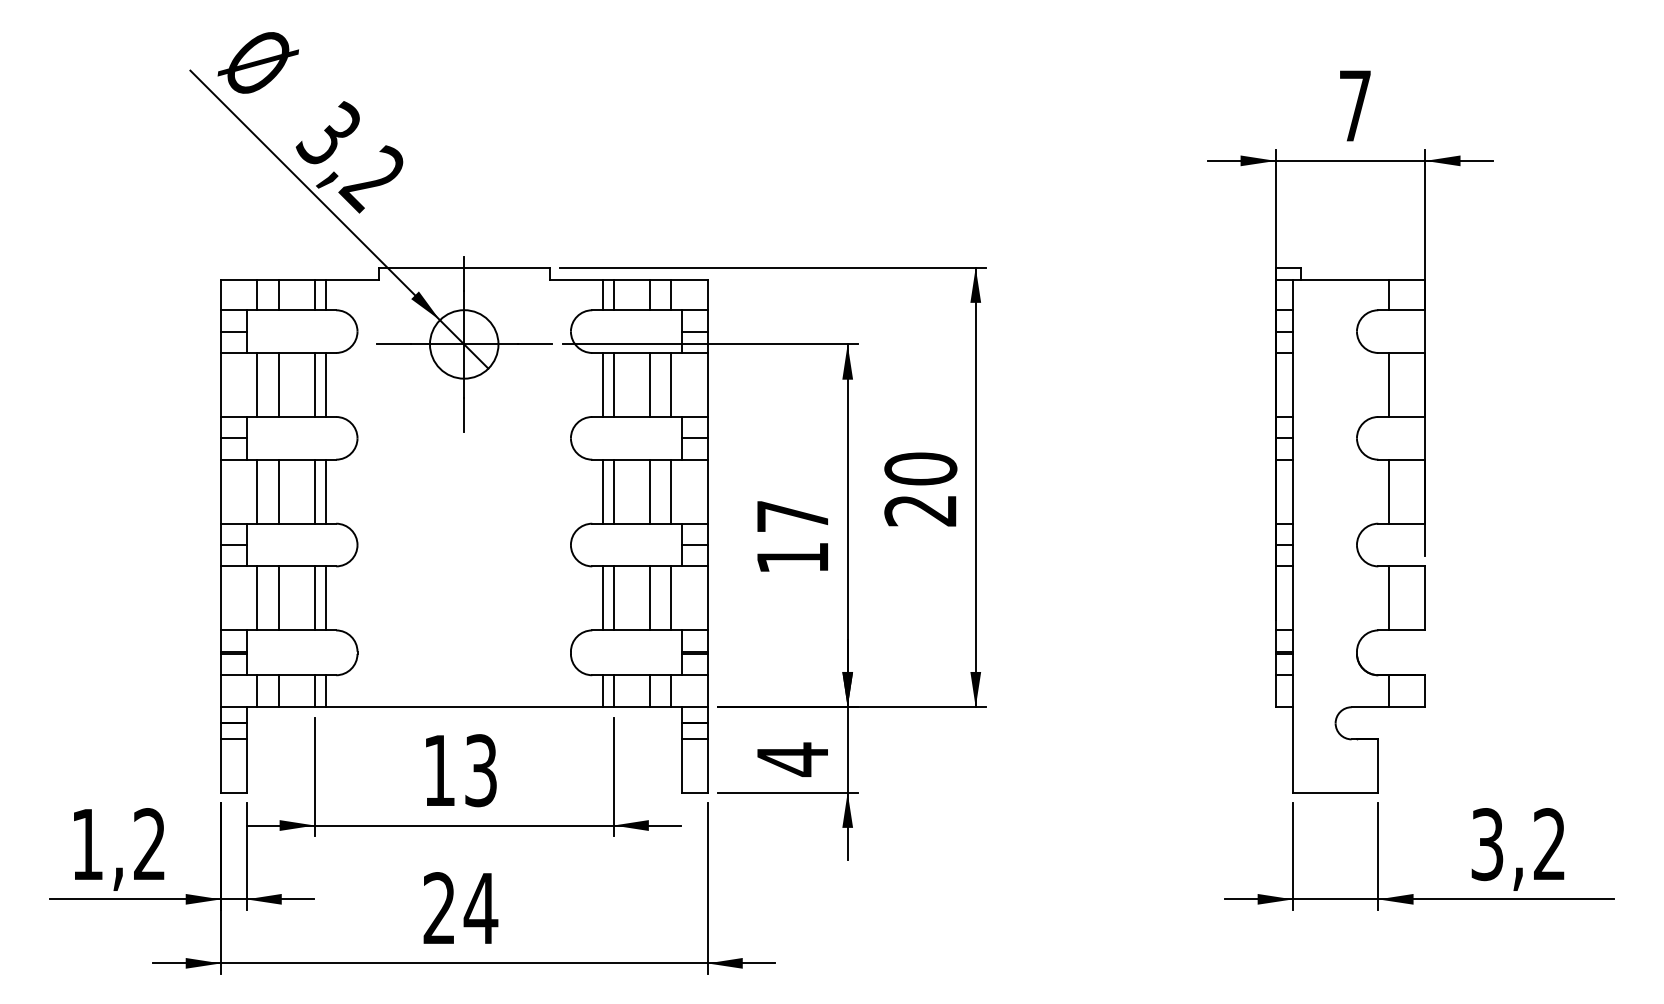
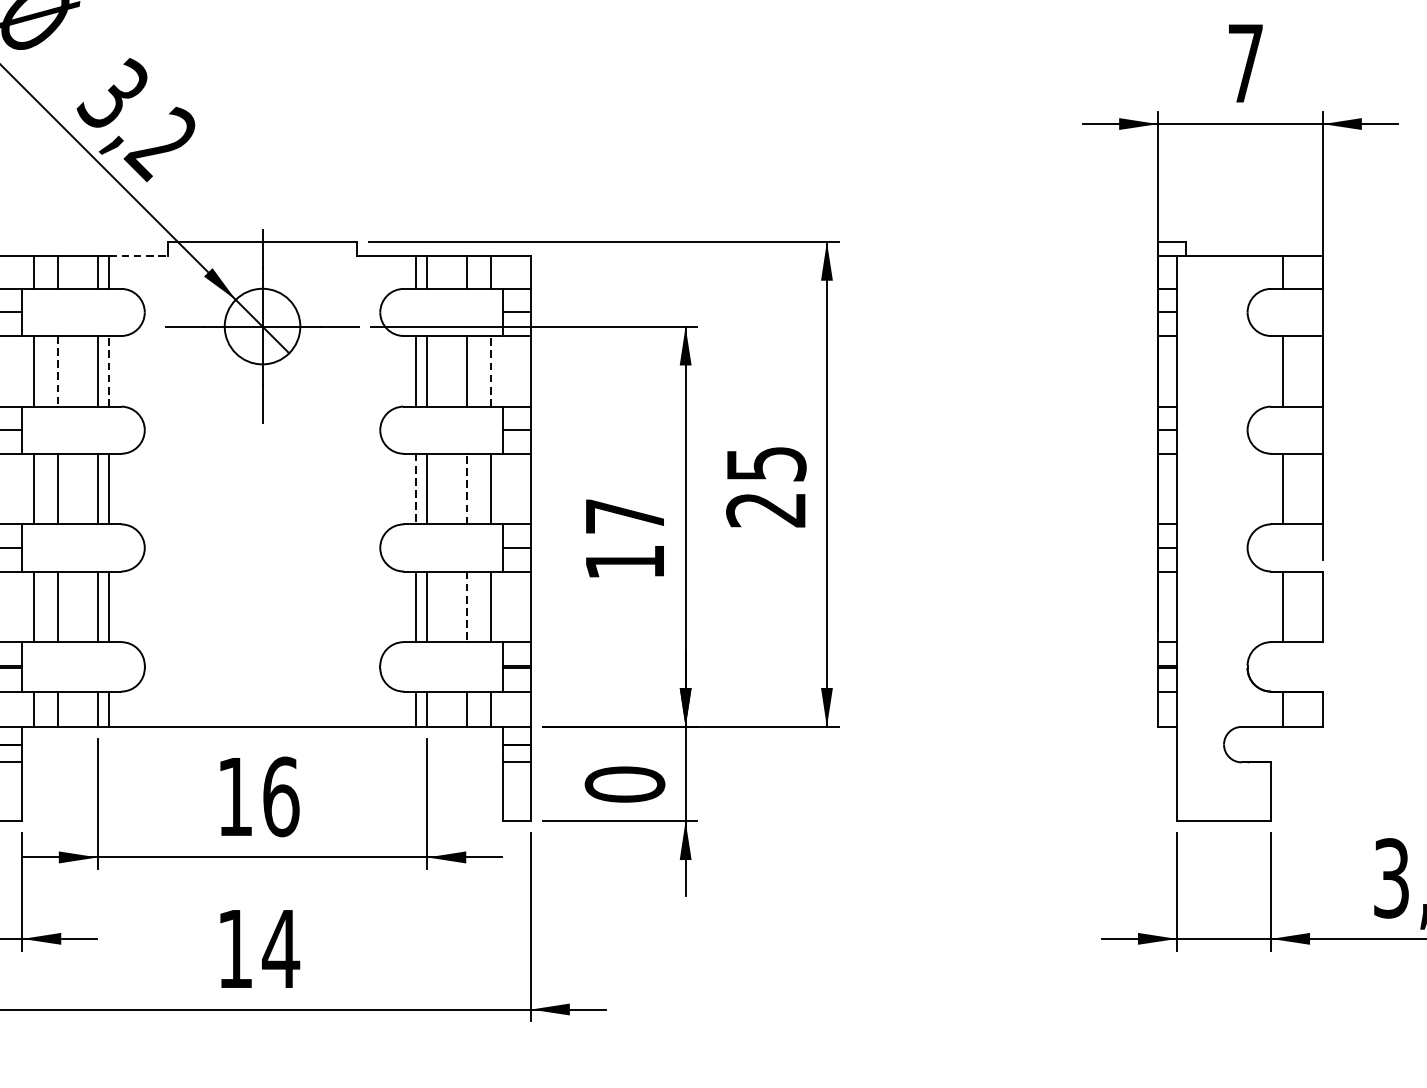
line: (352, 280) -> (139, 256), solid -> dashed
line: (325, 384) -> (109, 370), solid -> dashed
line: (671, 384) -> (491, 370), solid -> dashed
line: (278, 385) -> (57, 371), solid -> dashed
text: (920, 468) -> (765, 463), 20 -> 25
line: (649, 491) -> (466, 488), solid -> dashed
line: (602, 492) -> (415, 489), solid -> dashed
line: (649, 598) -> (466, 606), solid -> dashed
text: (792, 759) -> (624, 784), 4 -> 0
text: (481, 770) -> (281, 796), 13 -> 16
text: (438, 907) -> (234, 947), 24 -> 14

